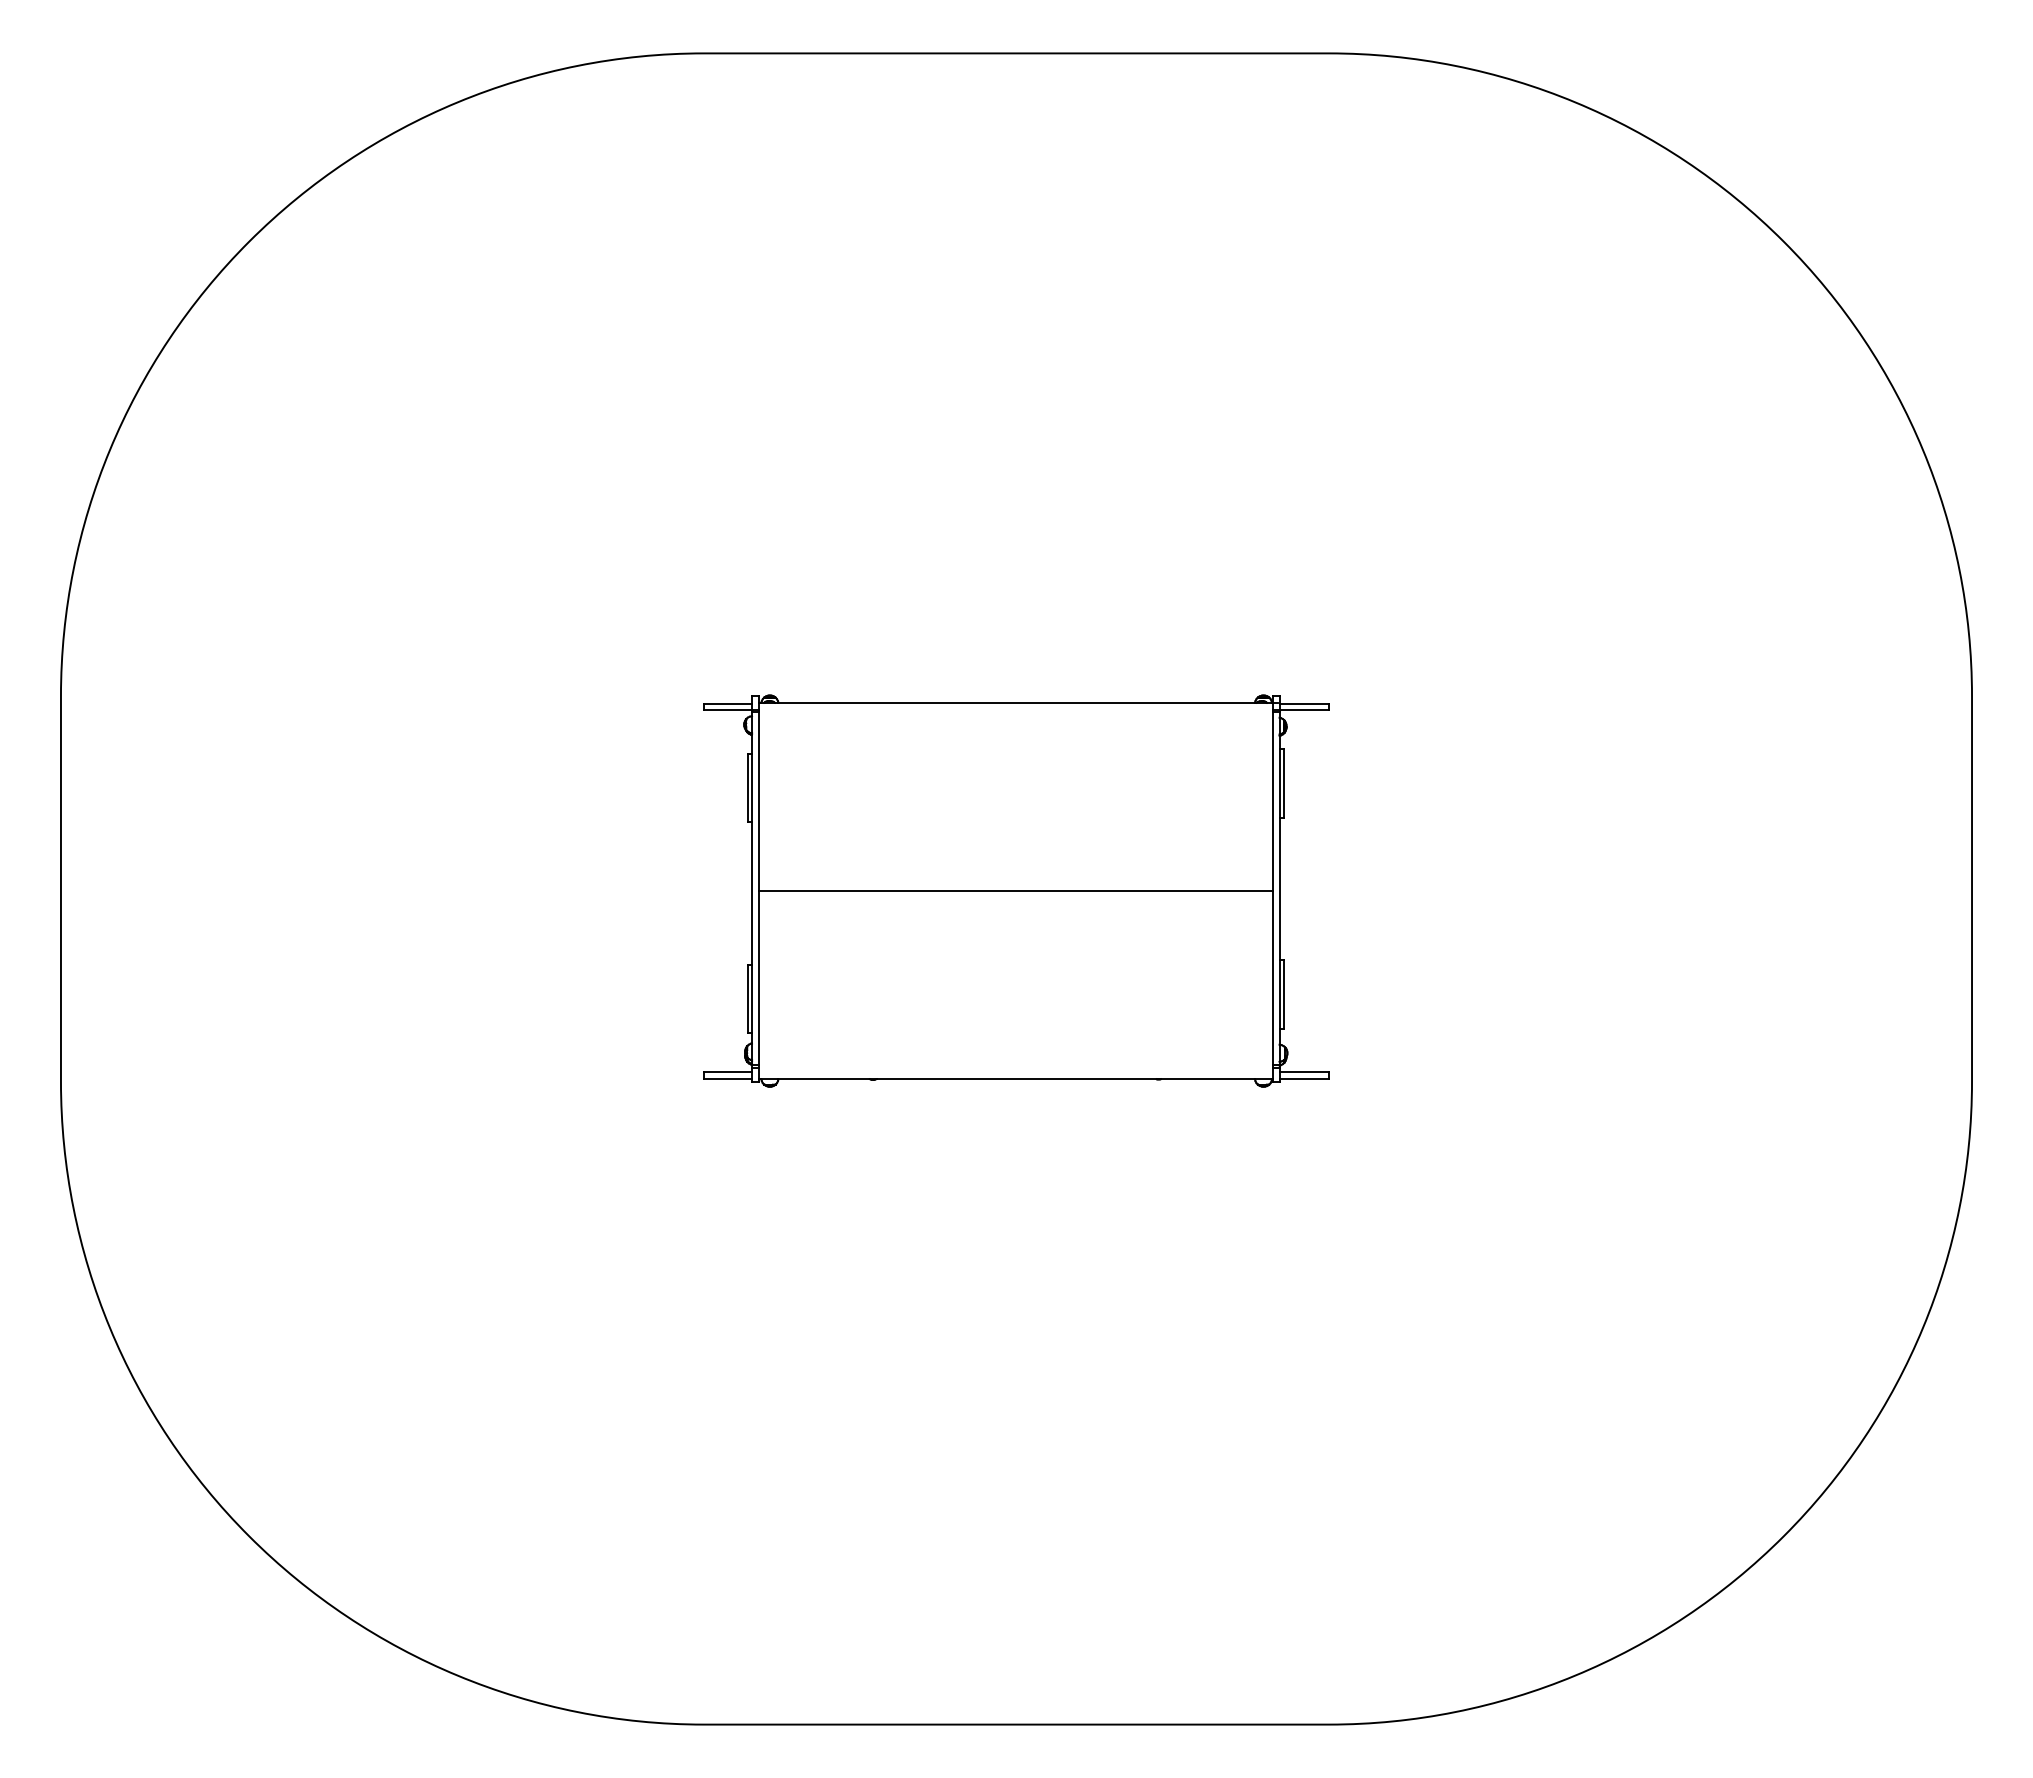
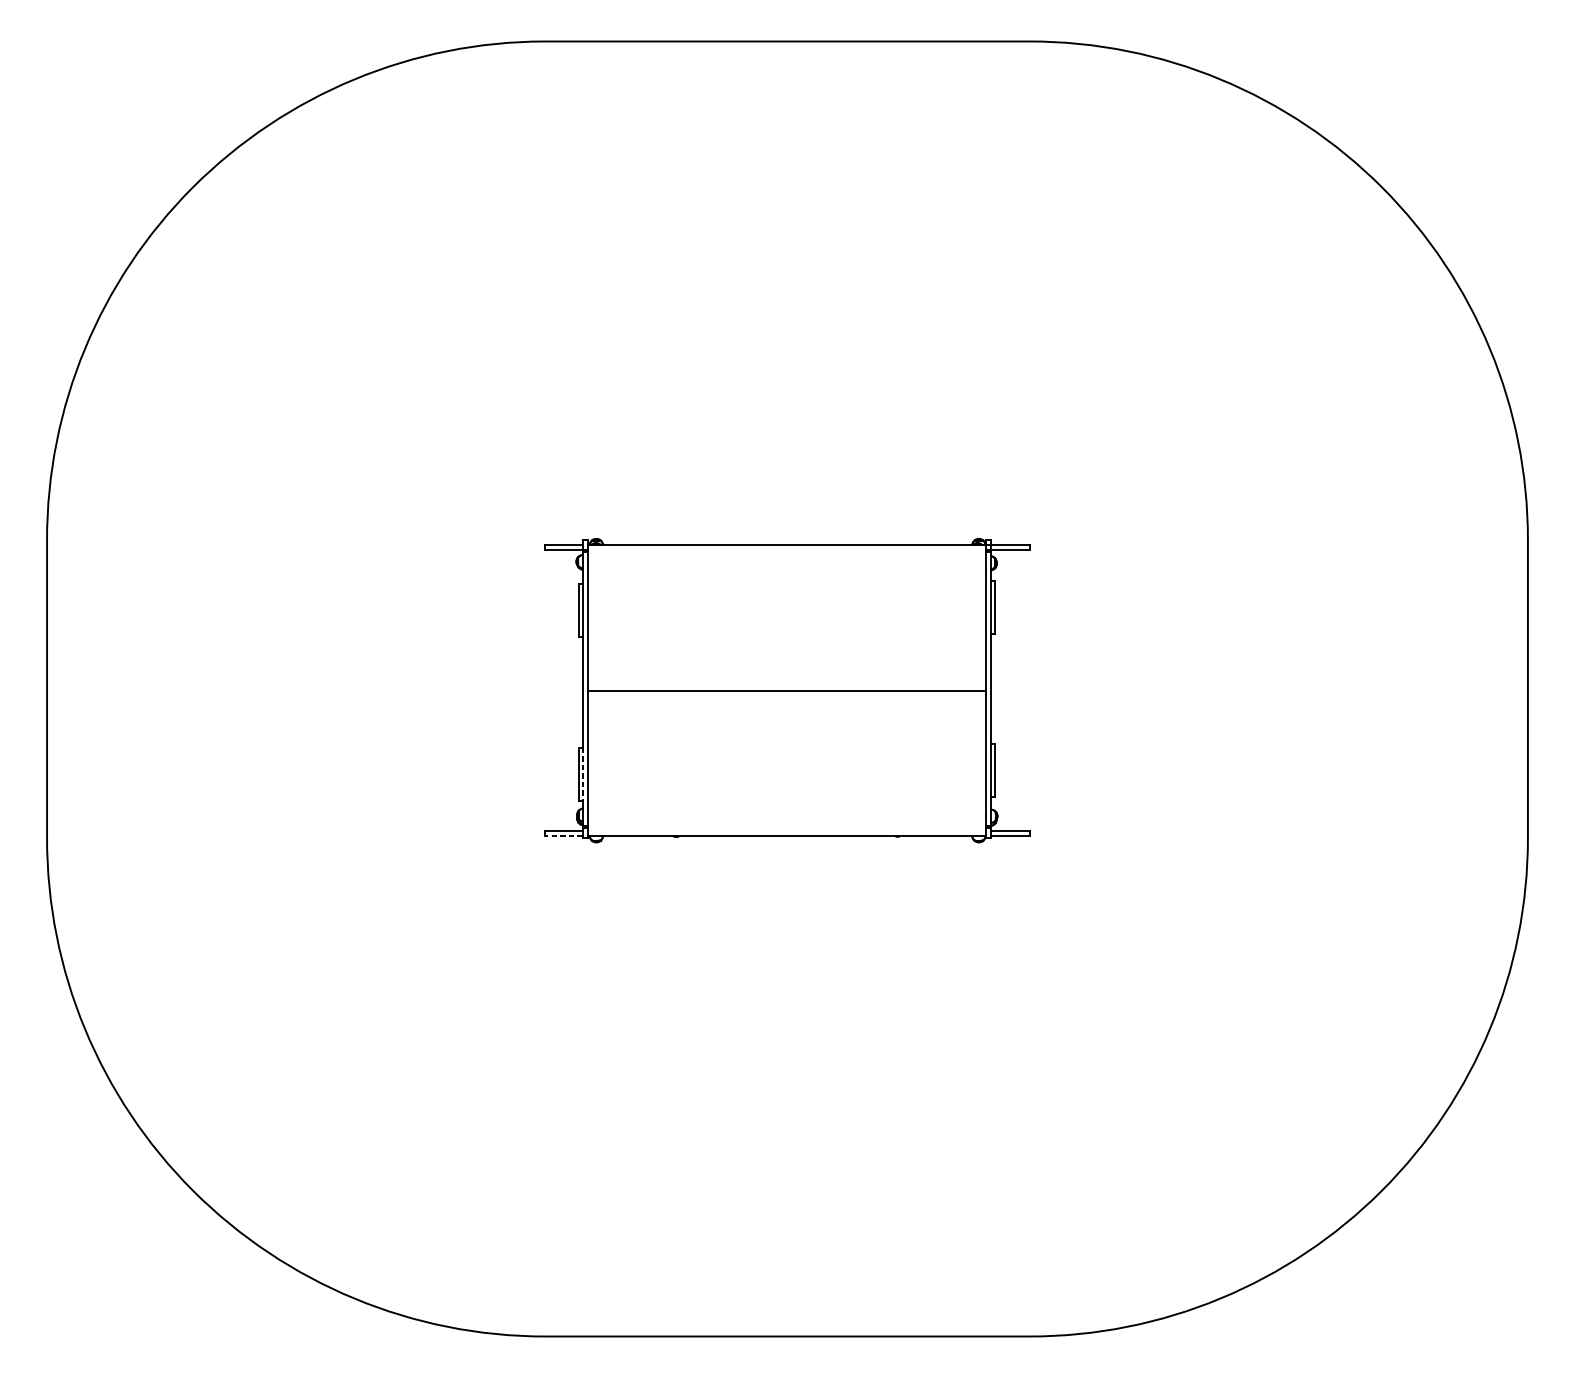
line: (752, 999) -> (582, 774), solid -> dashed
line: (727, 1078) -> (563, 835), solid -> dashed

